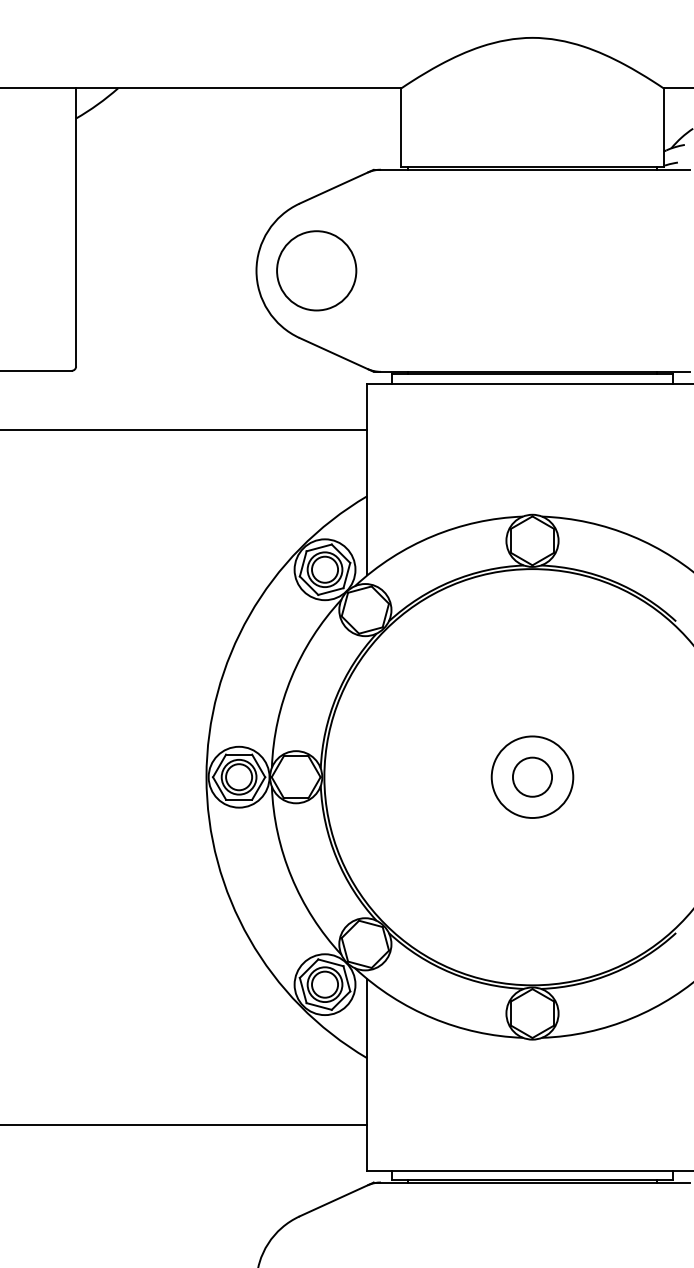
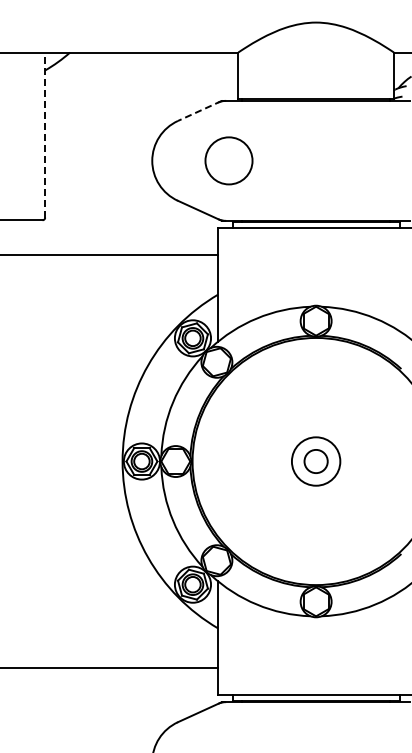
line: (336, 187) -> (199, 111), solid -> dashed
line: (76, 228) -> (45, 135), solid -> dashed
circle: (315, 270) -> (228, 160), moved

